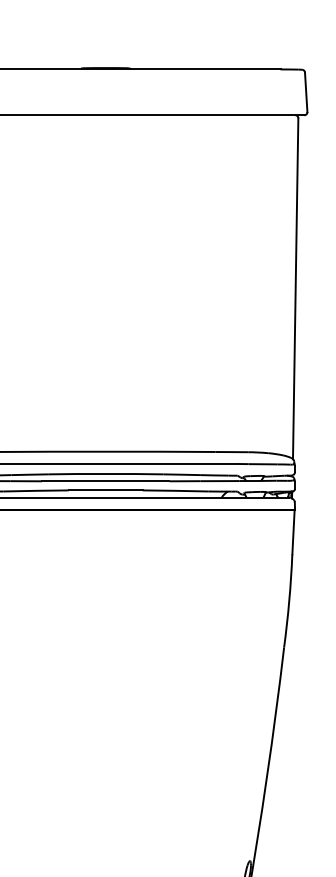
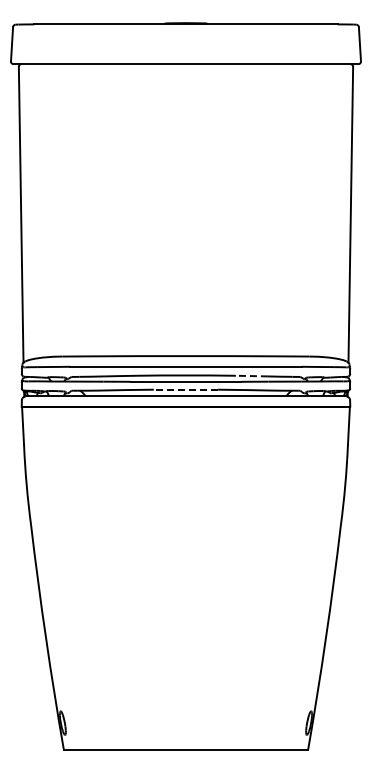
arc: (181, 475) -> (251, 376), solid -> dashed
line: (105, 490) -> (185, 389), solid -> dashed

